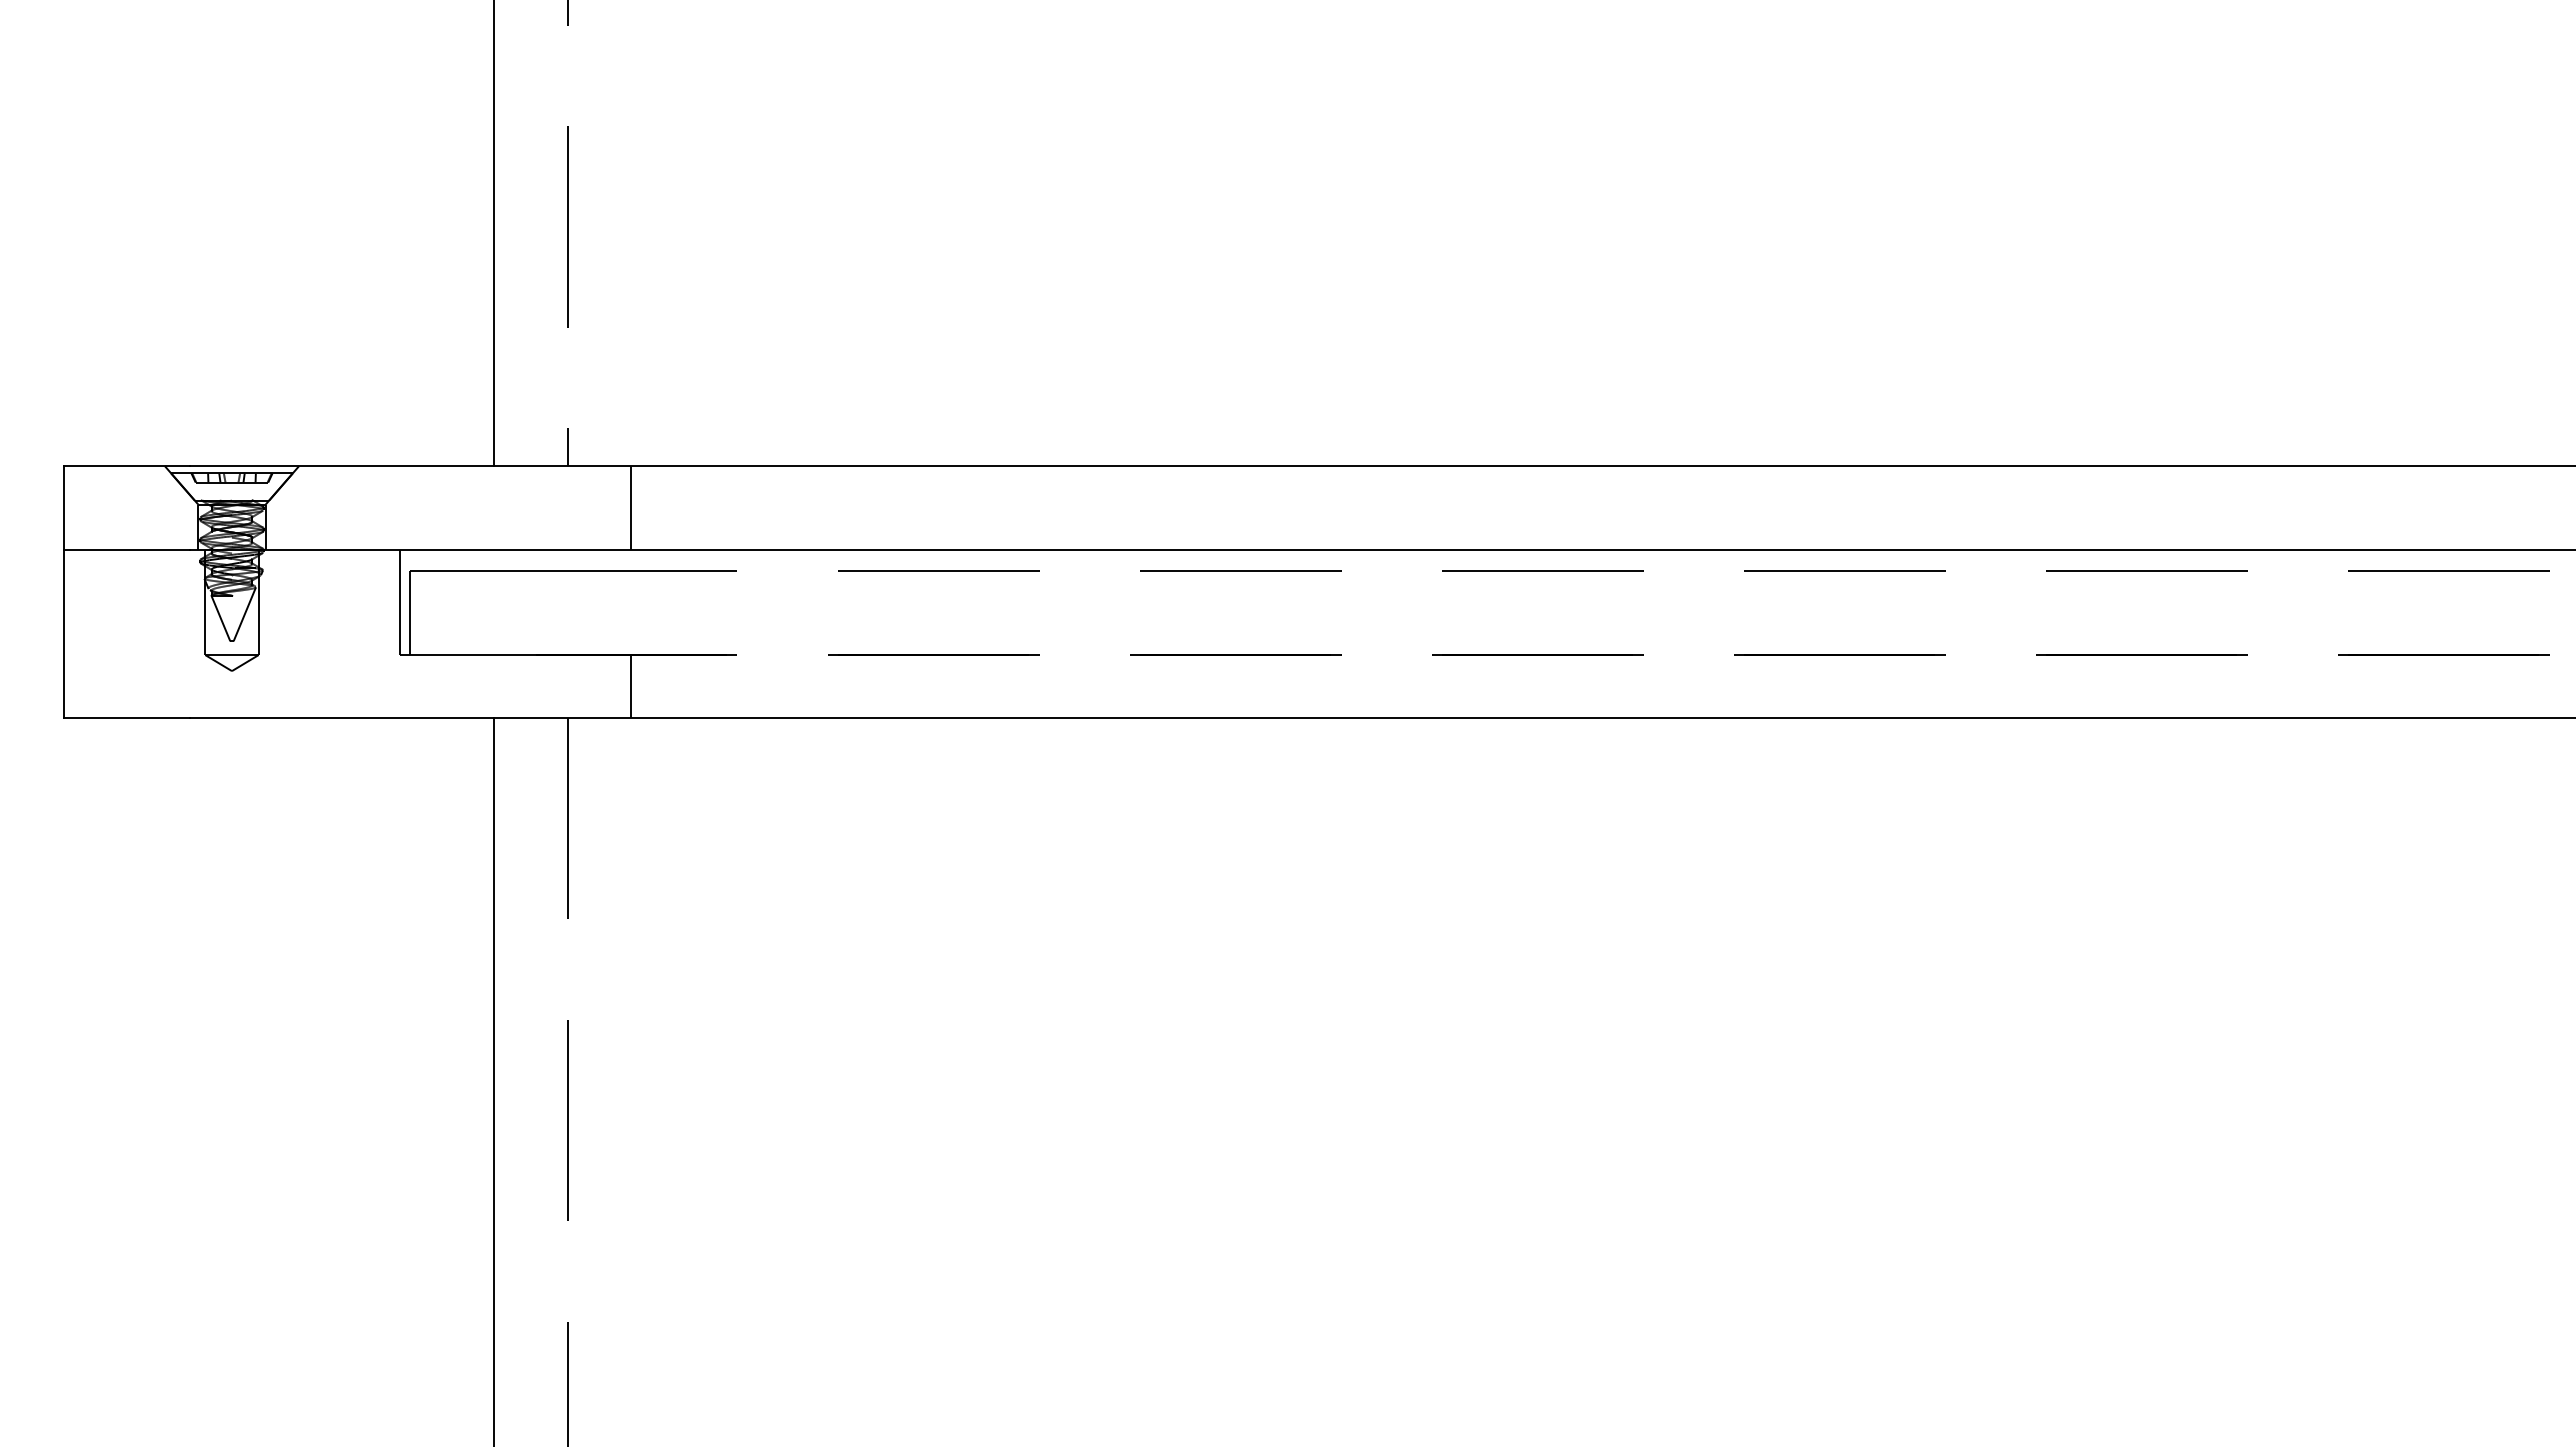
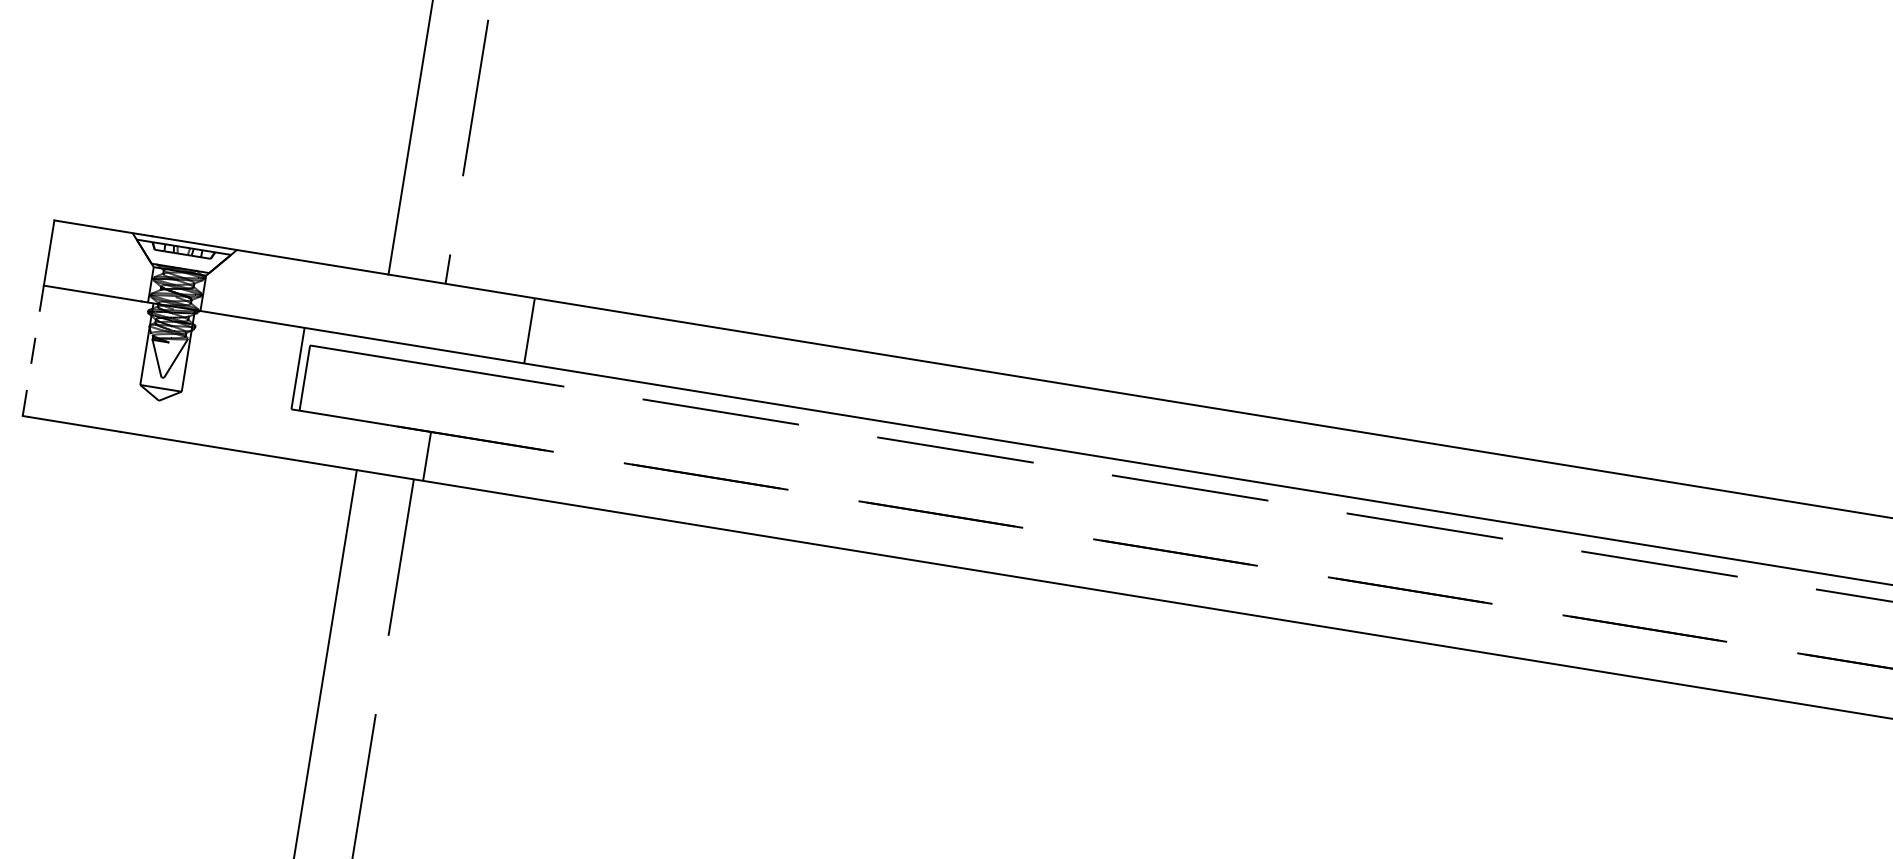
line: (630, 508) -> (529, 331), moved
line: (64, 633) -> (33, 350), solid -> dashed
line: (630, 685) -> (427, 455), moved

